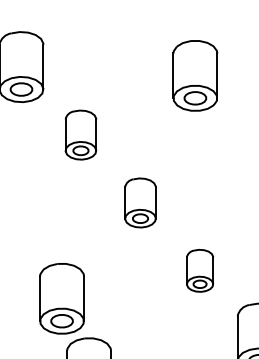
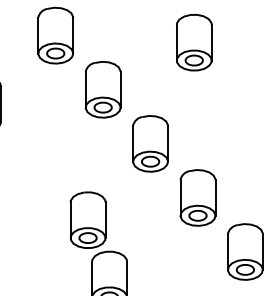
part: (80, 134) -> (102, 89), size x1.43
part: (140, 202) -> (150, 143), size x1.43
part: (199, 270) -> (197, 197), size x1.67

